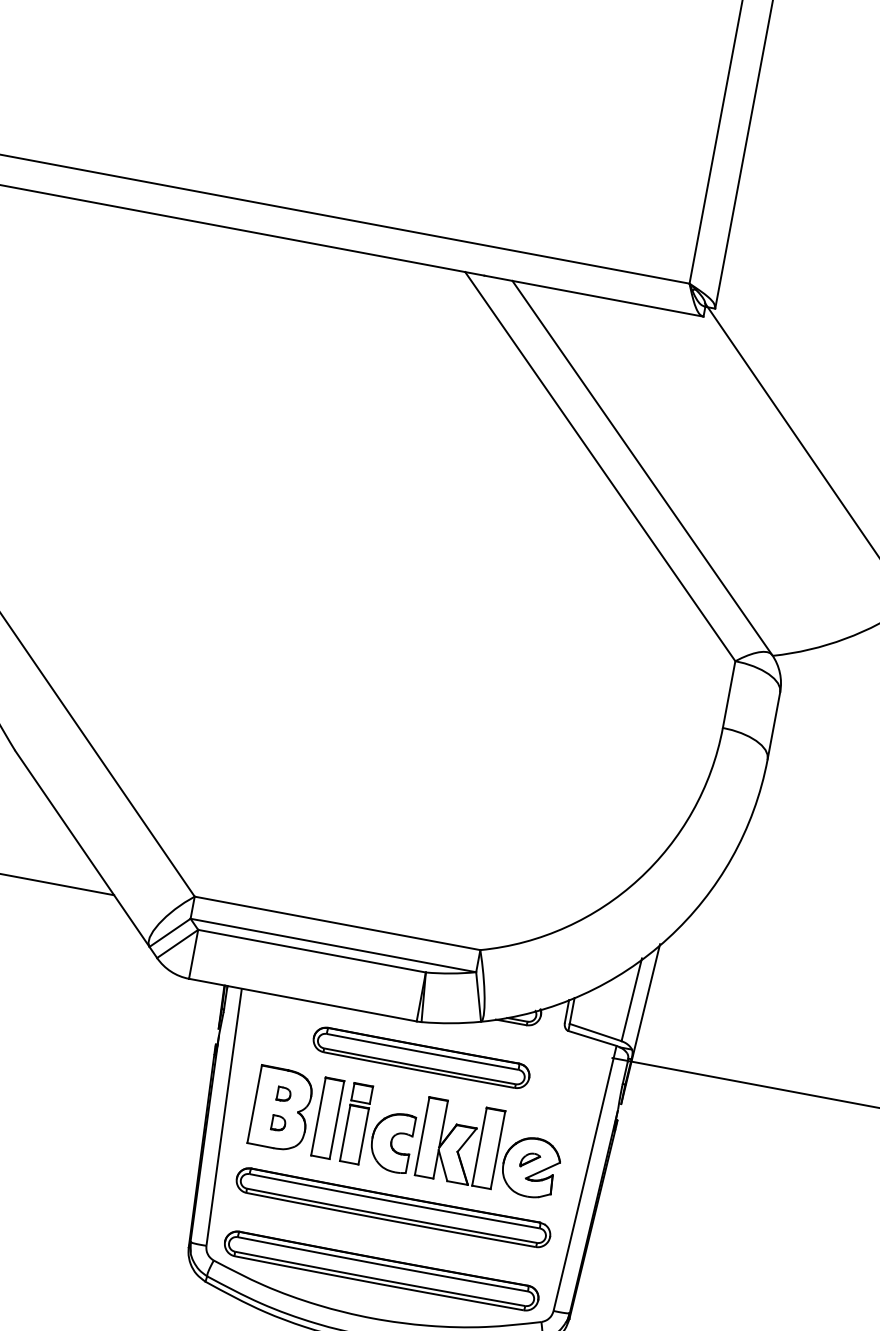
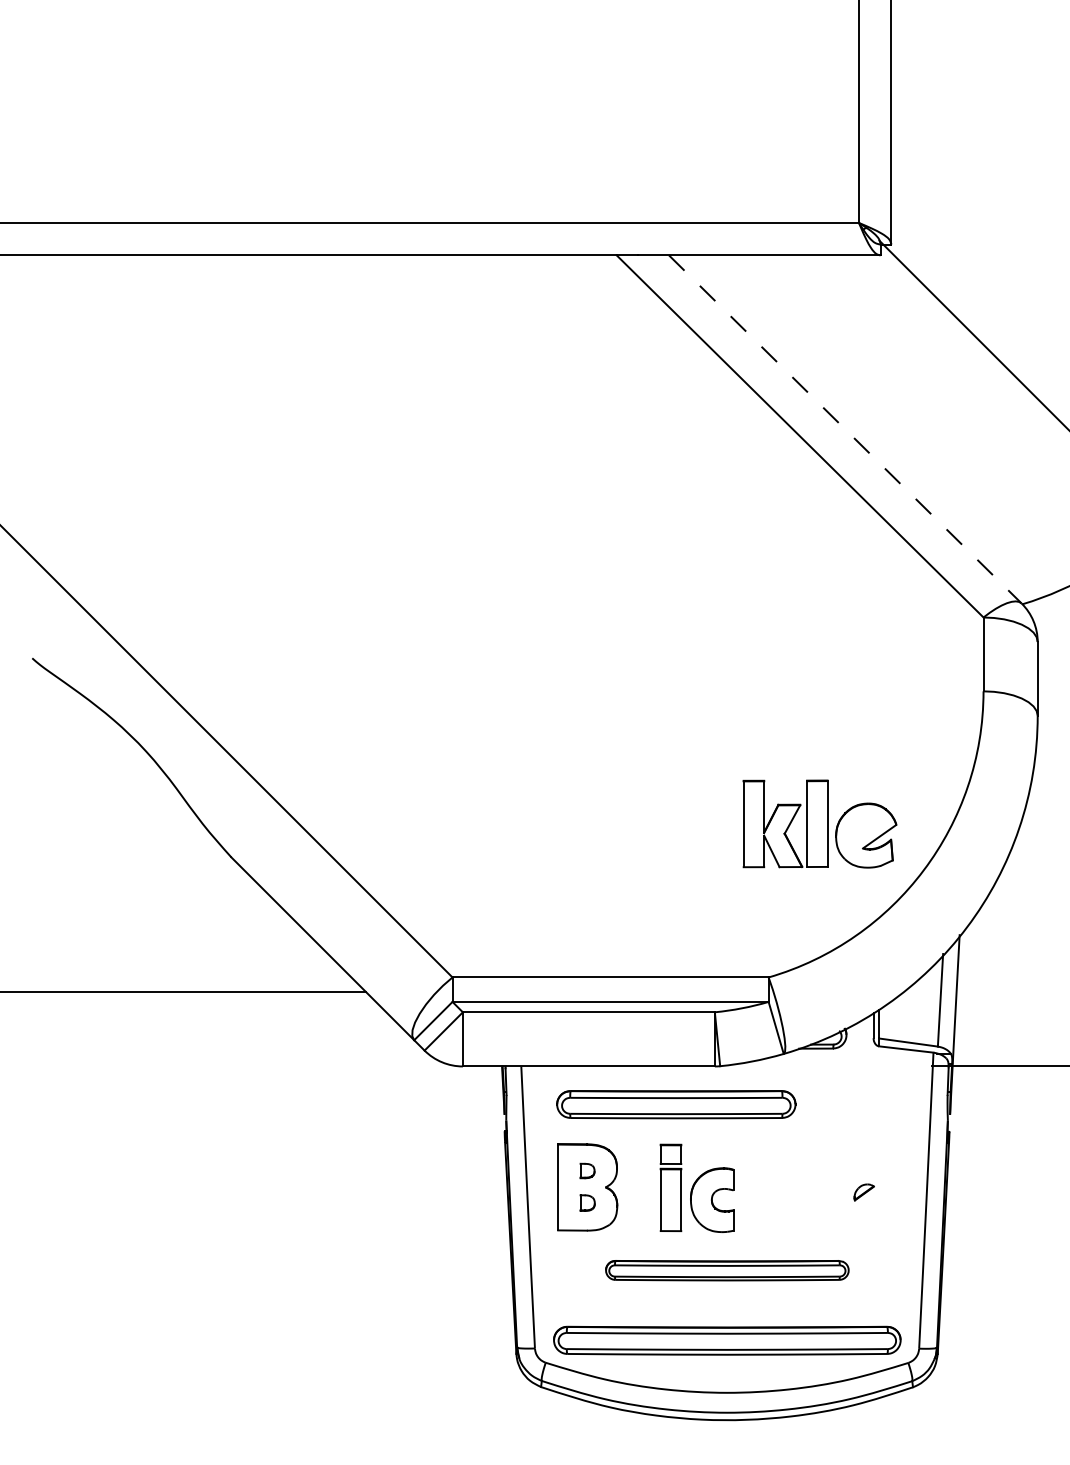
line: (642, 468) -> (845, 429), solid -> dashed
part: (421, 1057) -> (676, 1104), moved
part: (327, 1117) -> (638, 1187), removed
part: (490, 1148) -> (819, 823), moved
part: (393, 1207) -> (727, 1270), size x0.7

